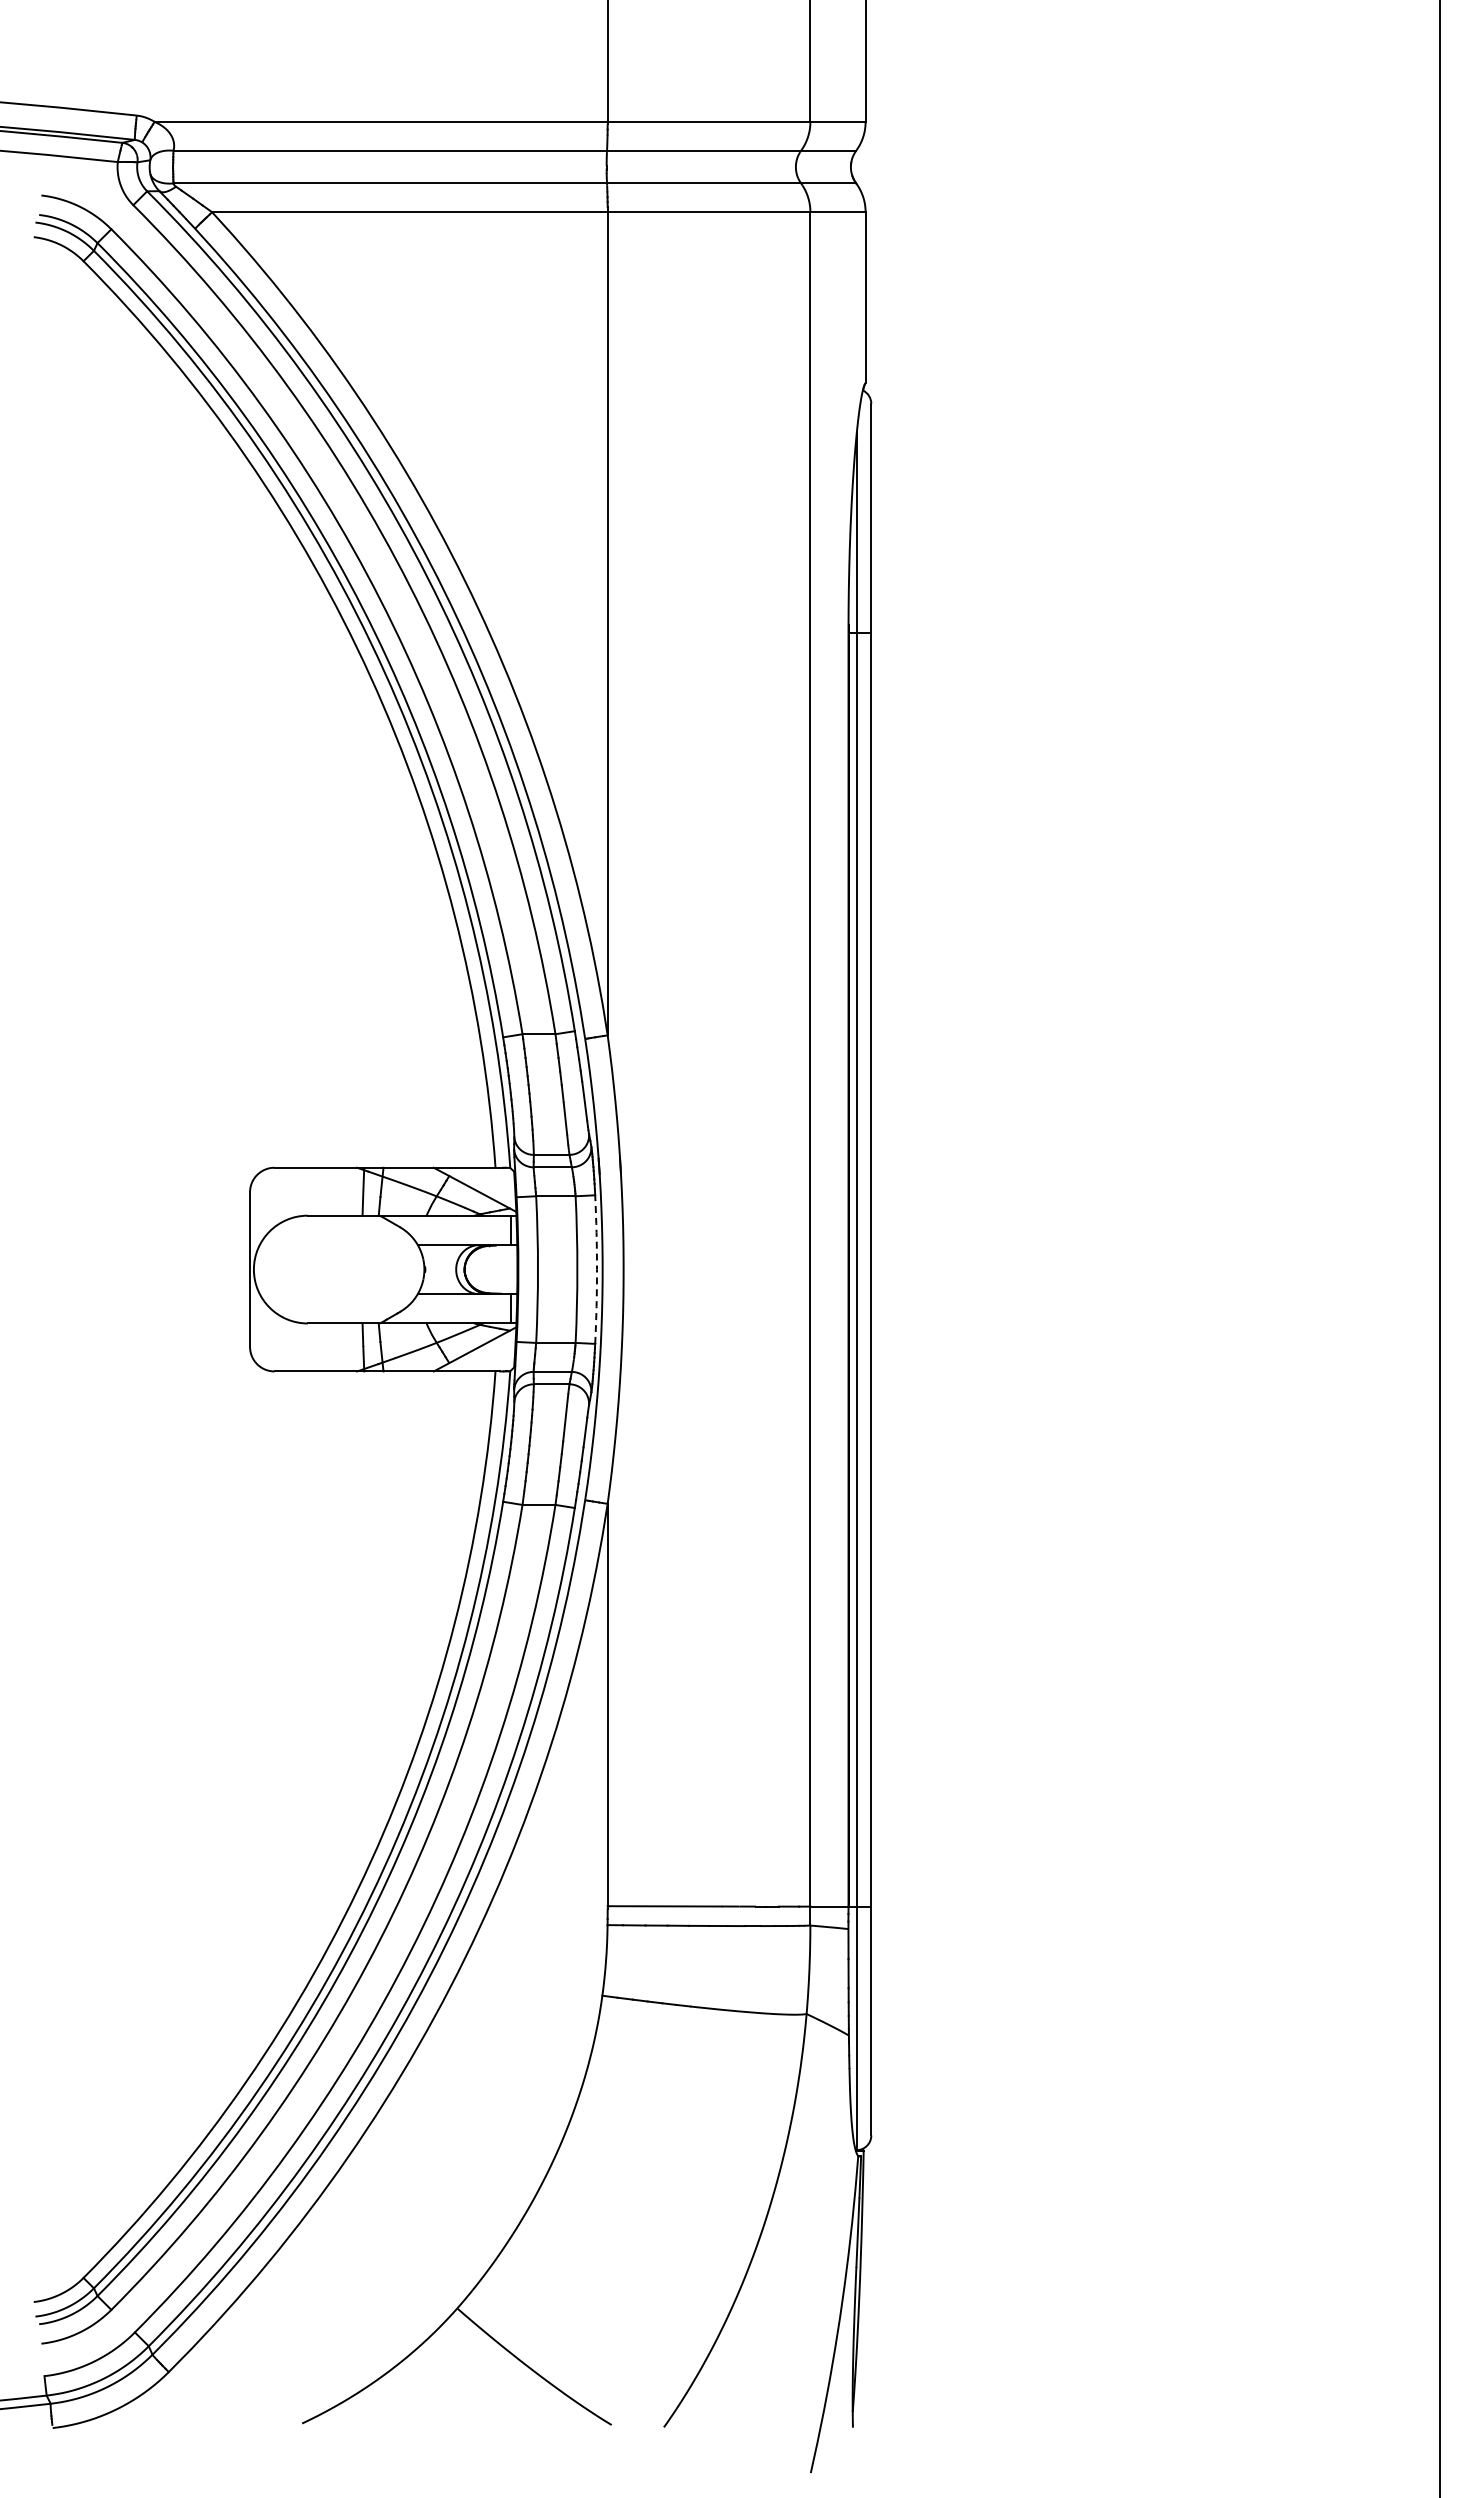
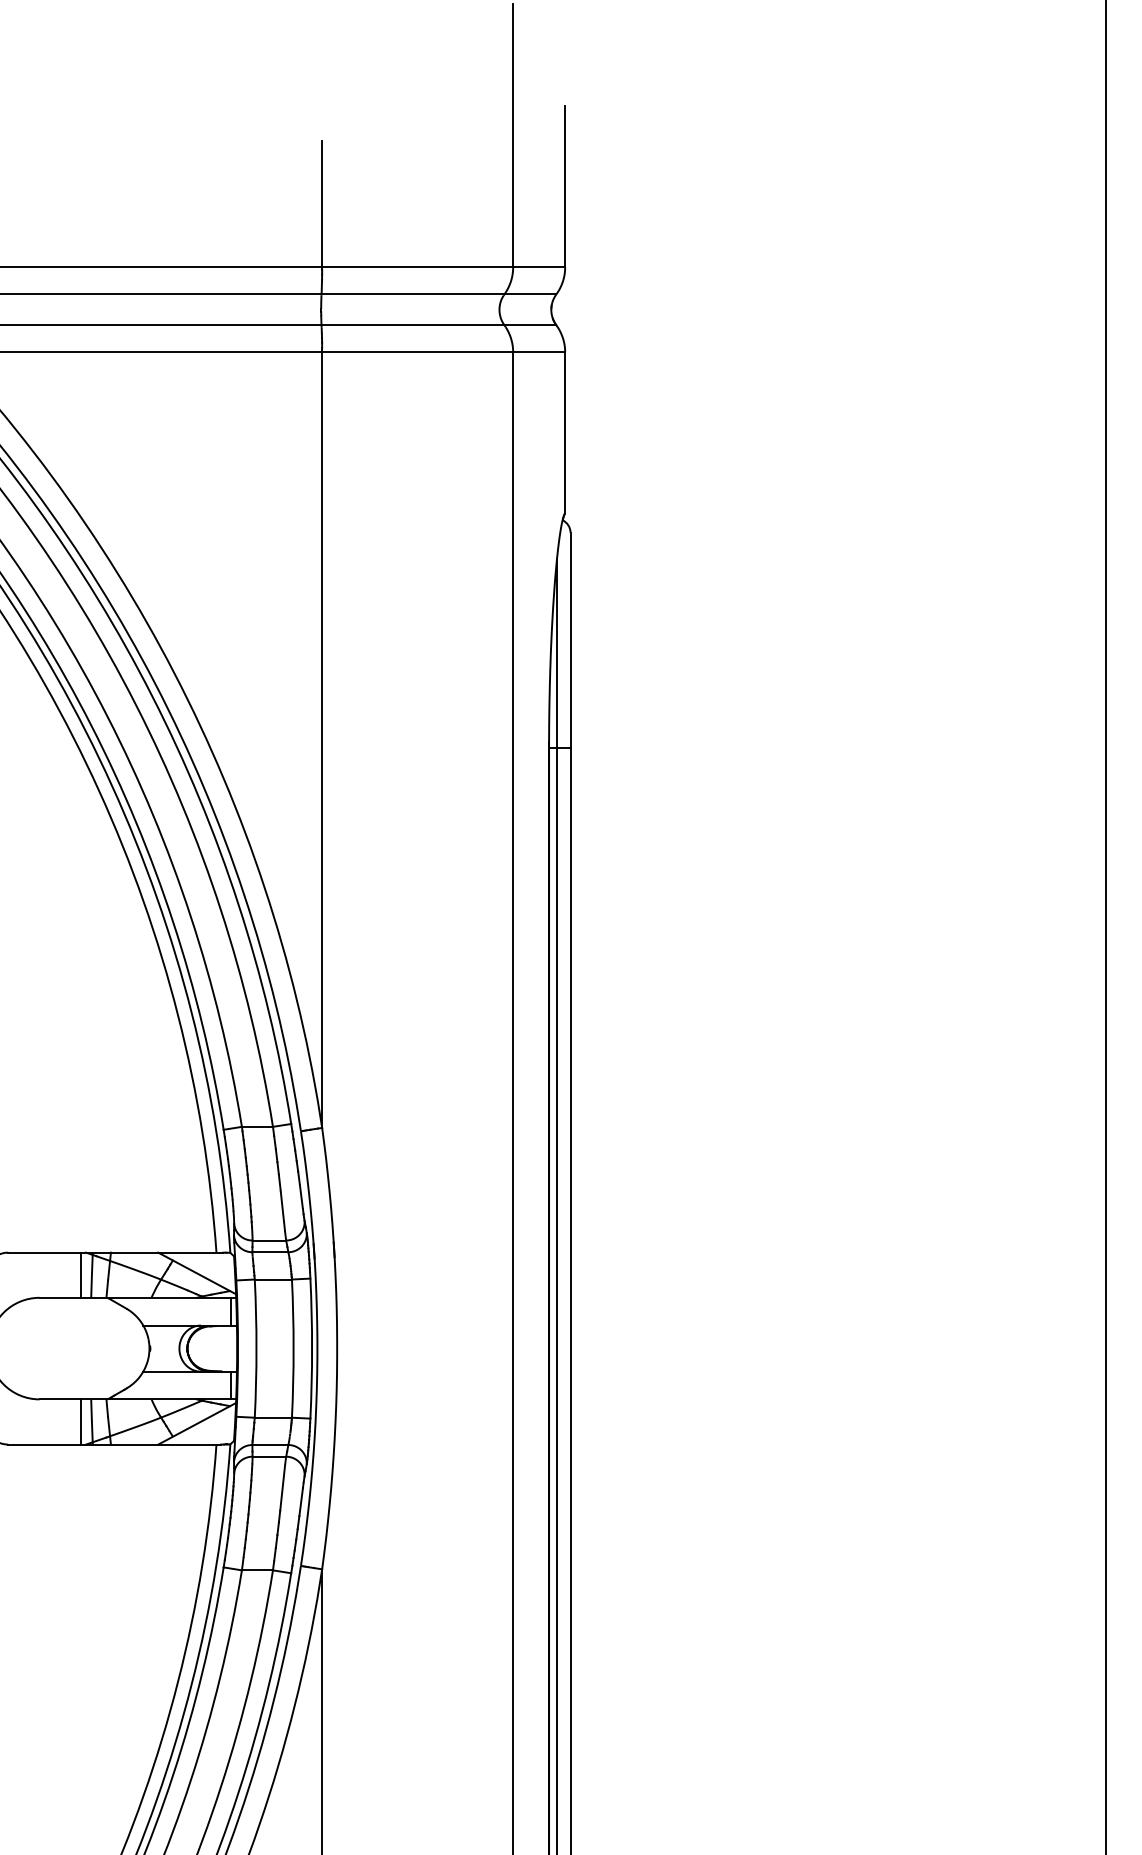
line: (351, 1191) -> (80, 1275), added
arc: (597, 1269) -> (312, 1348), dashed -> solid
line: (351, 1347) -> (80, 1422), added

